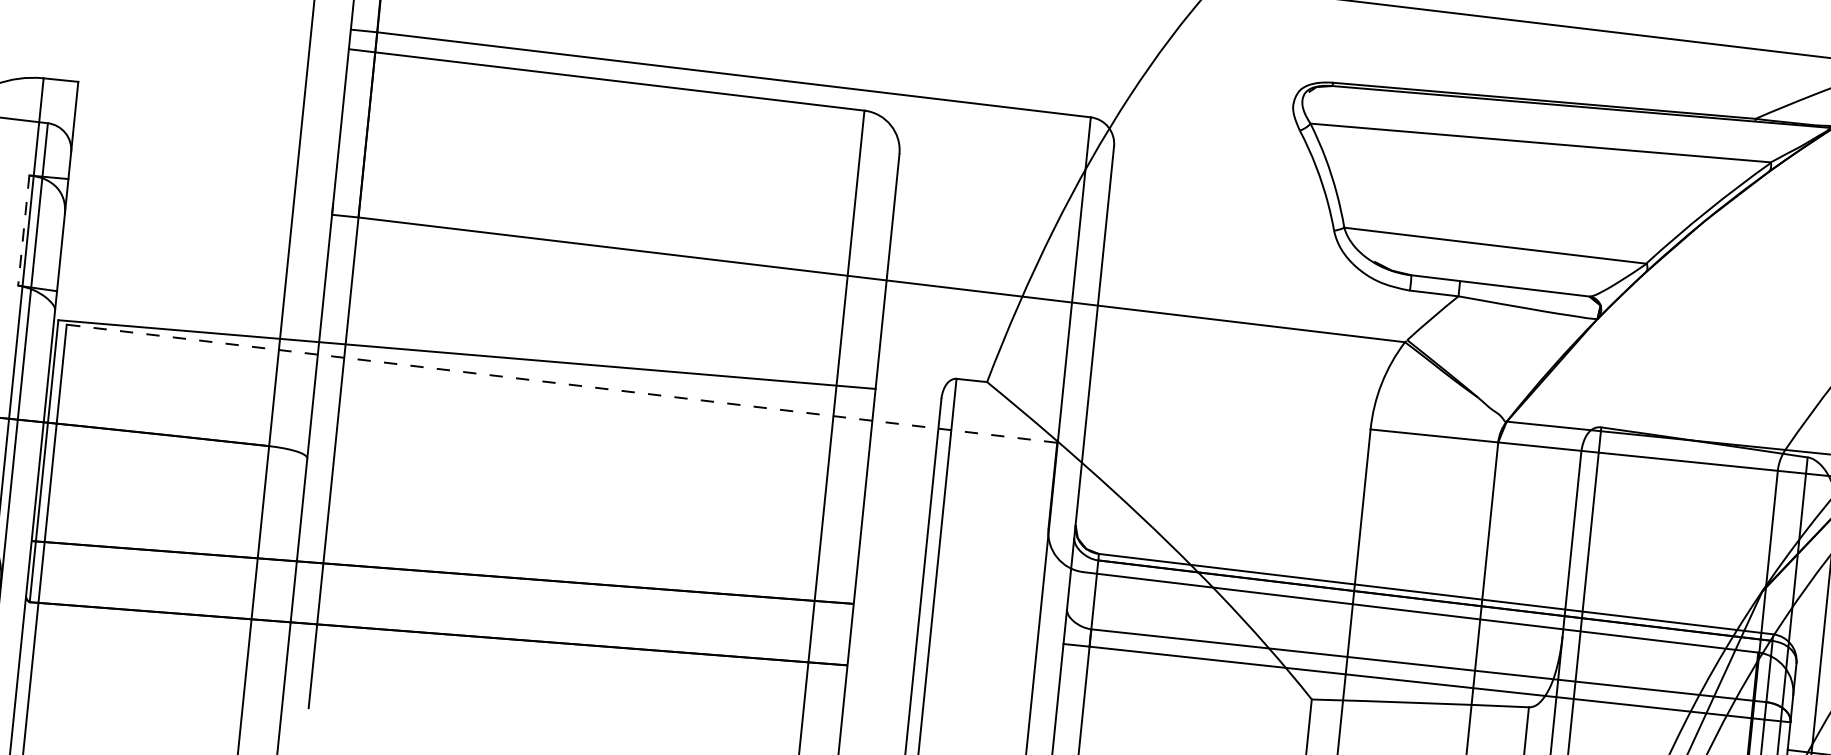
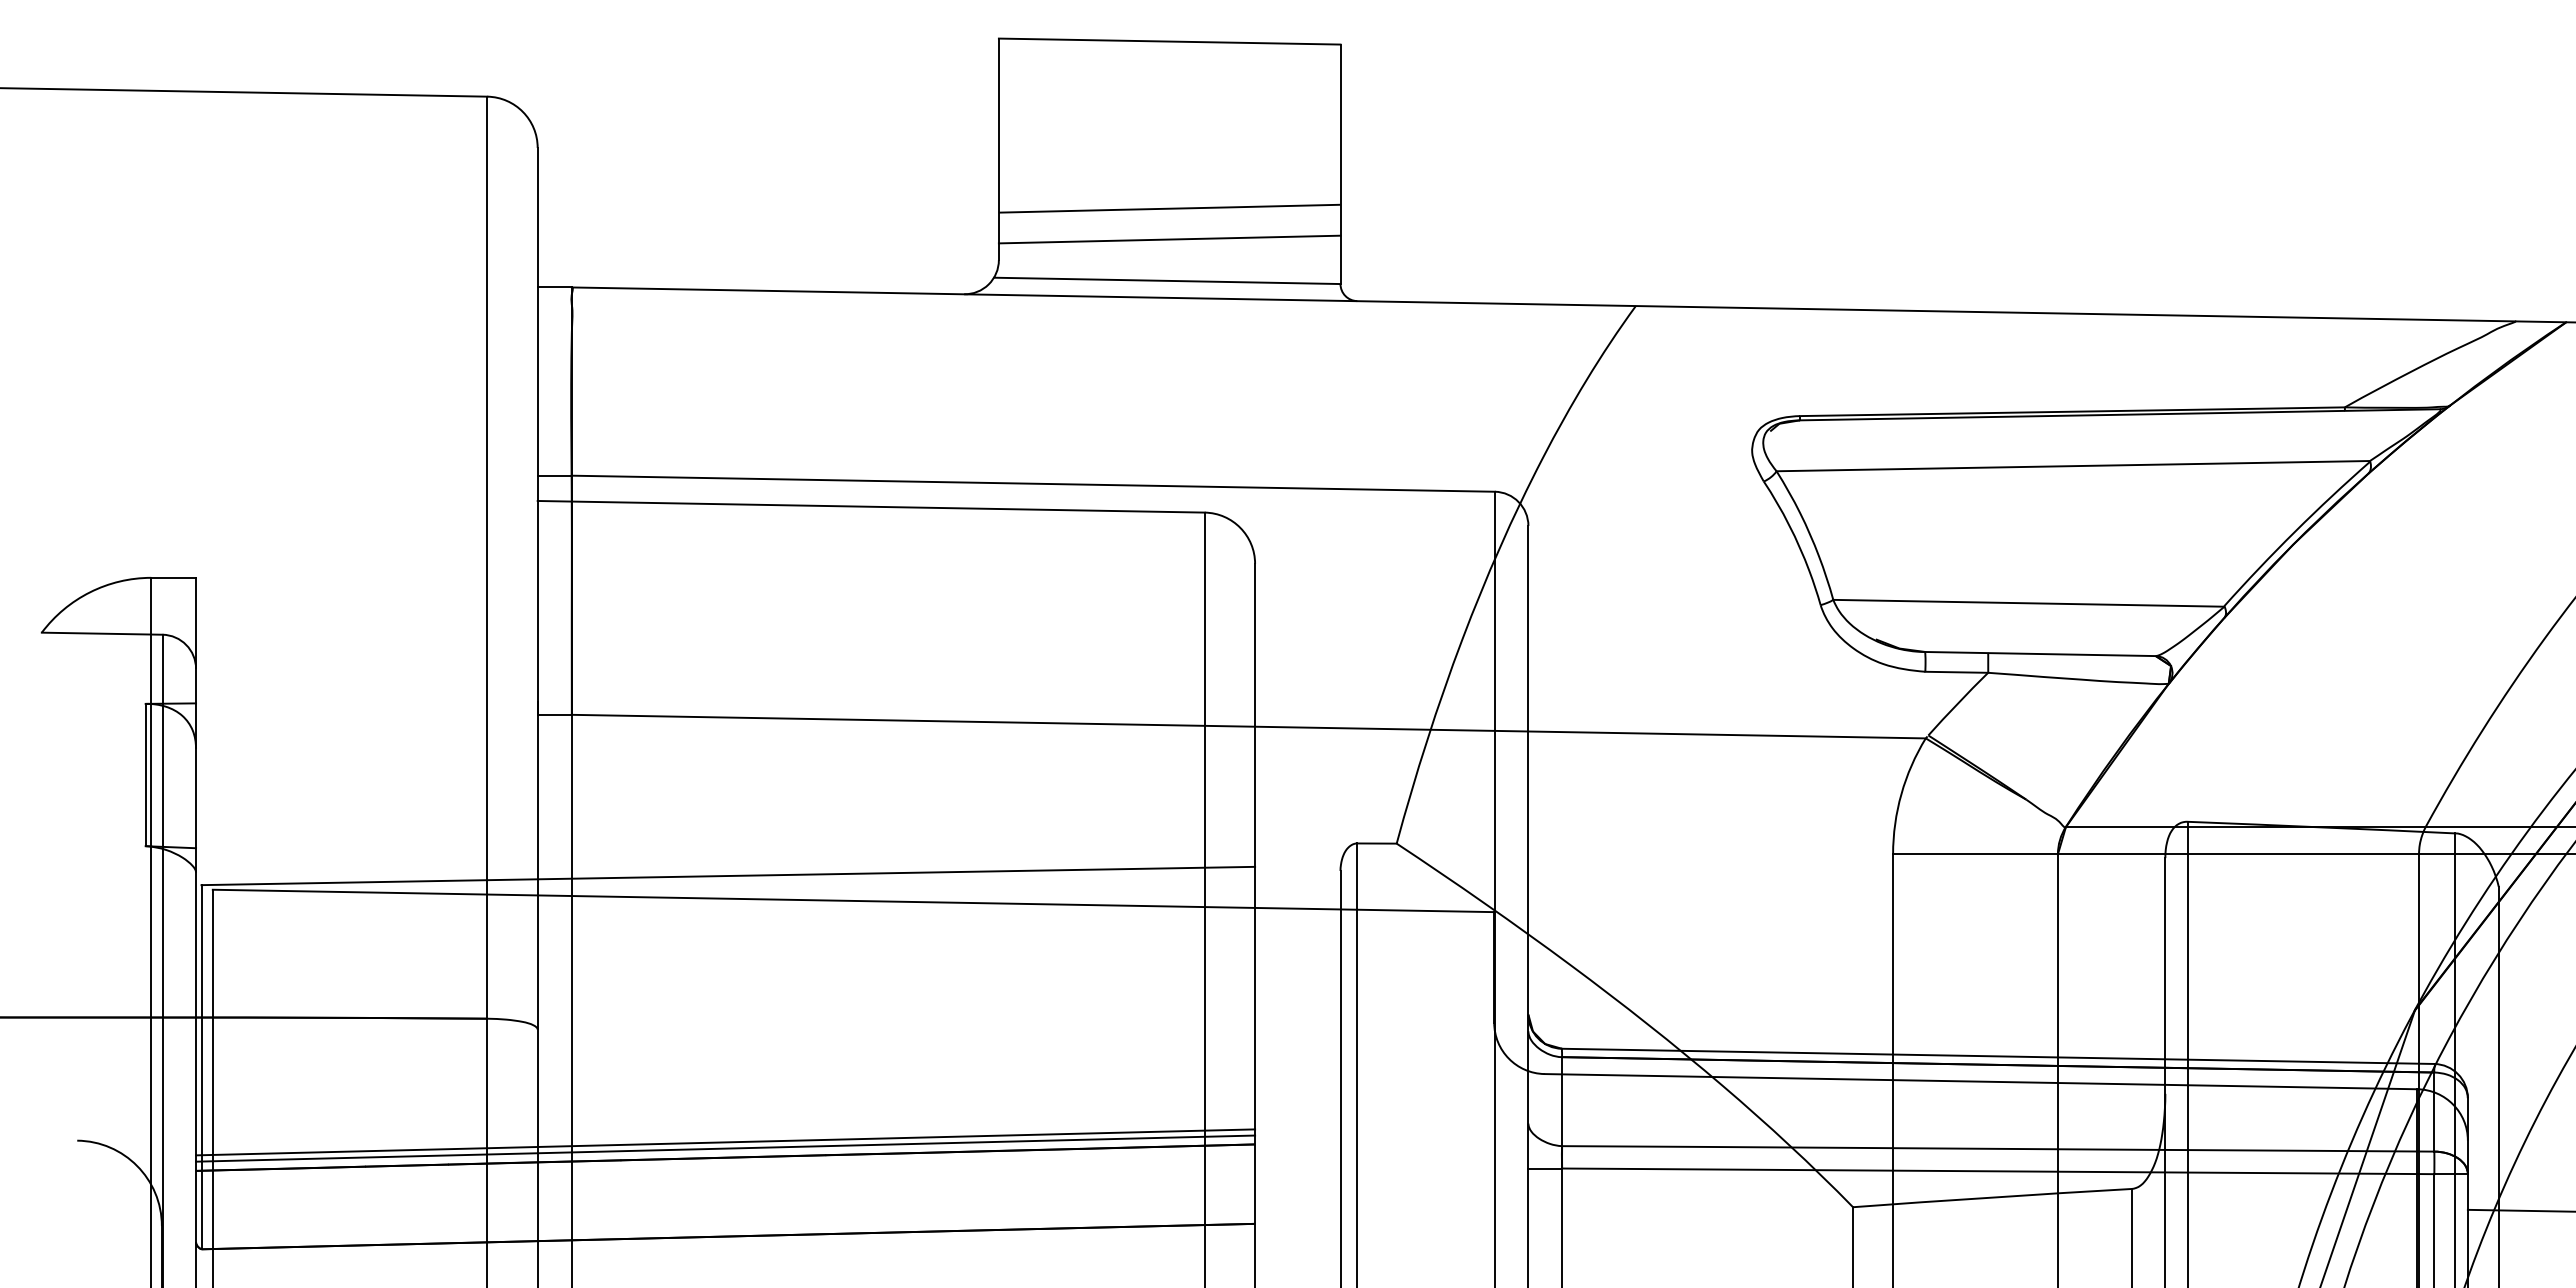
line: (23, 230) -> (145, 775), dashed -> solid
line: (562, 383) -> (853, 900), dashed -> solid
line: (443, 560) -> (725, 1142), added
line: (443, 565) -> (725, 1148), added

